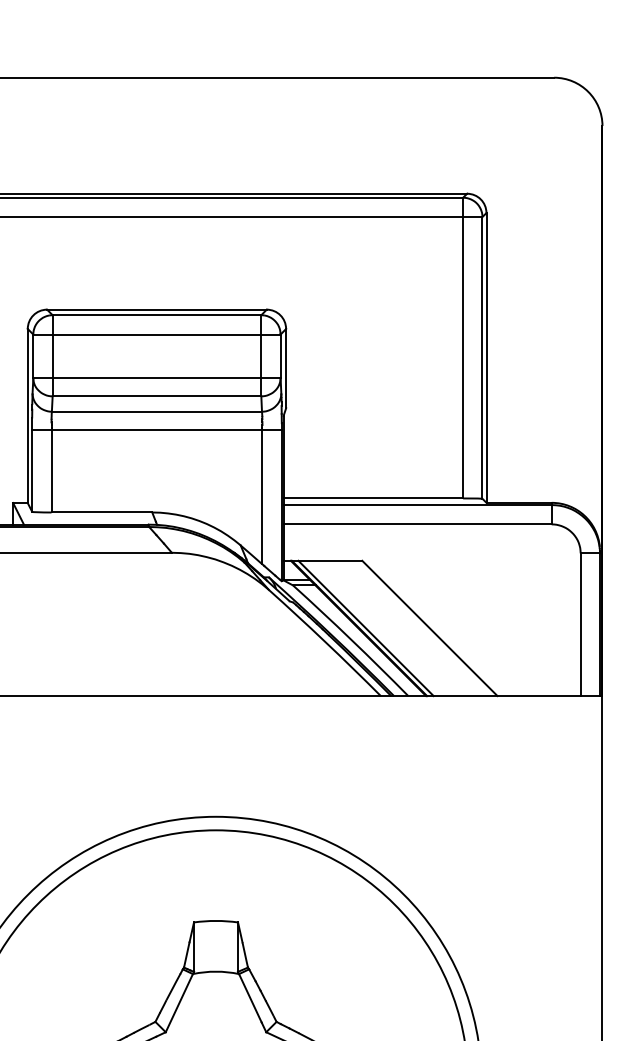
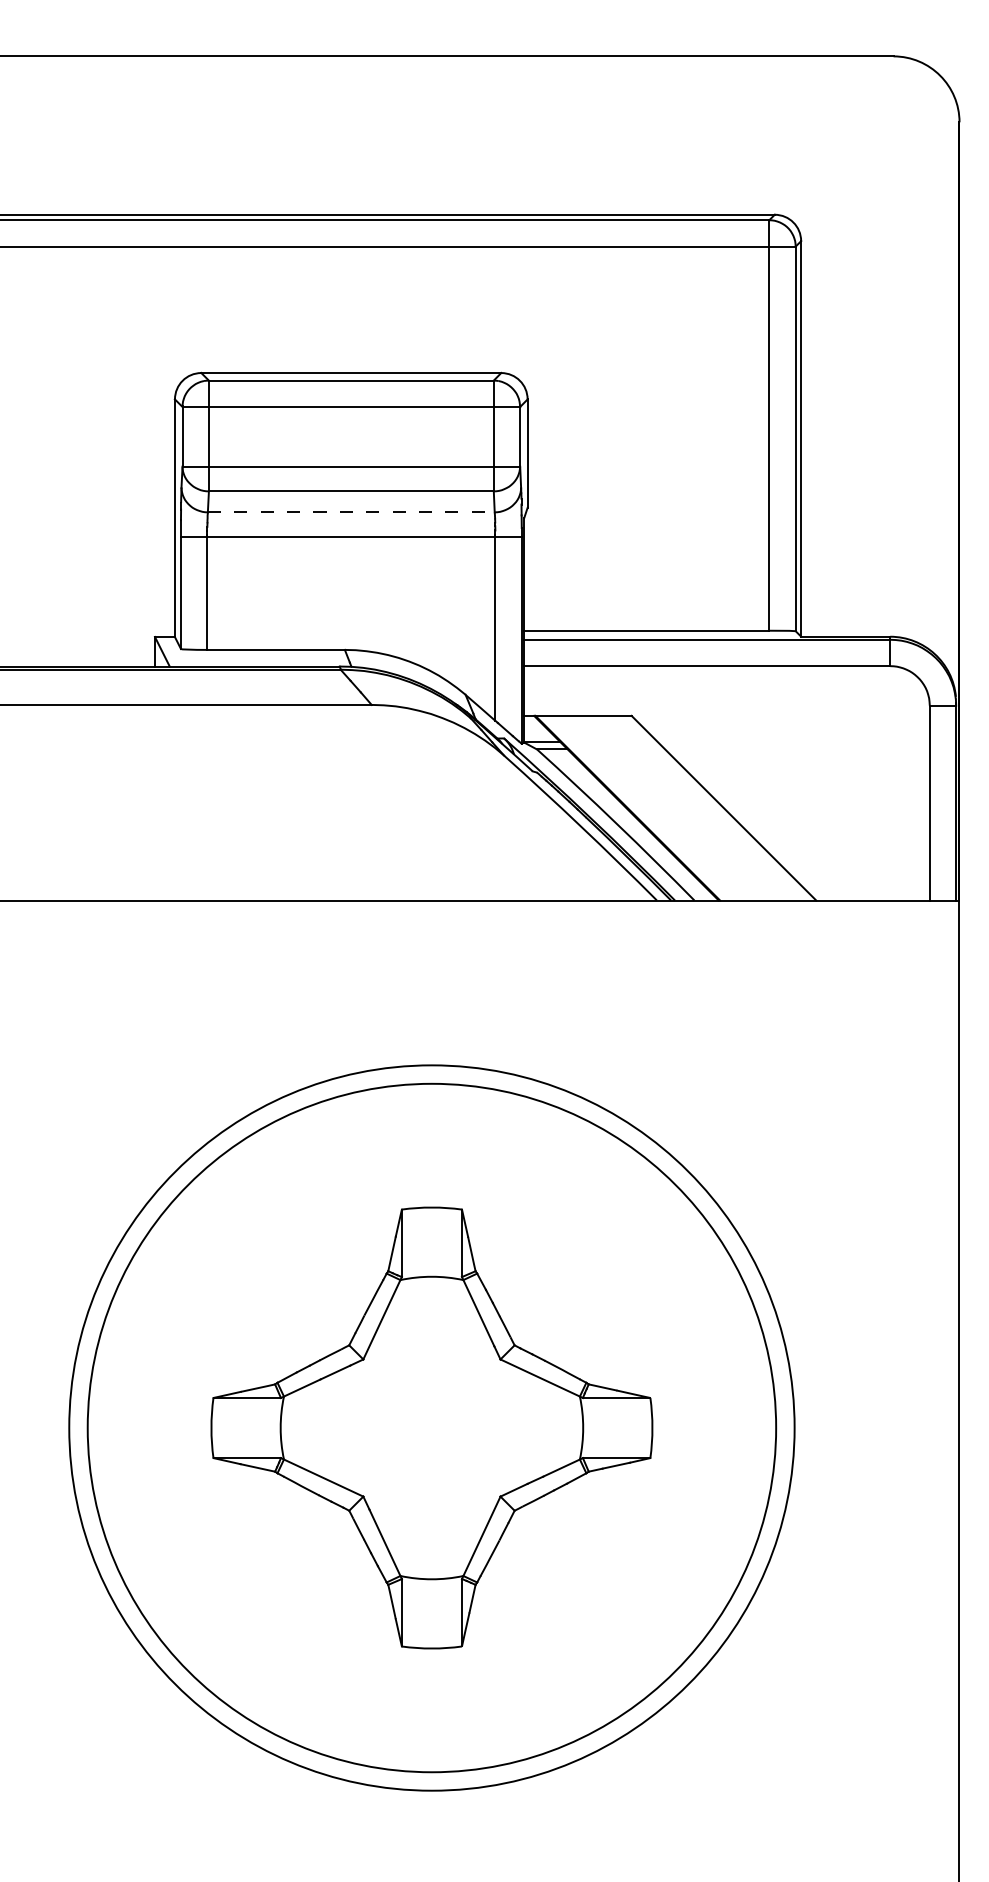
line: (157, 411) -> (351, 512), solid -> dashed
line: (365, 627) -> (636, 807), removed

